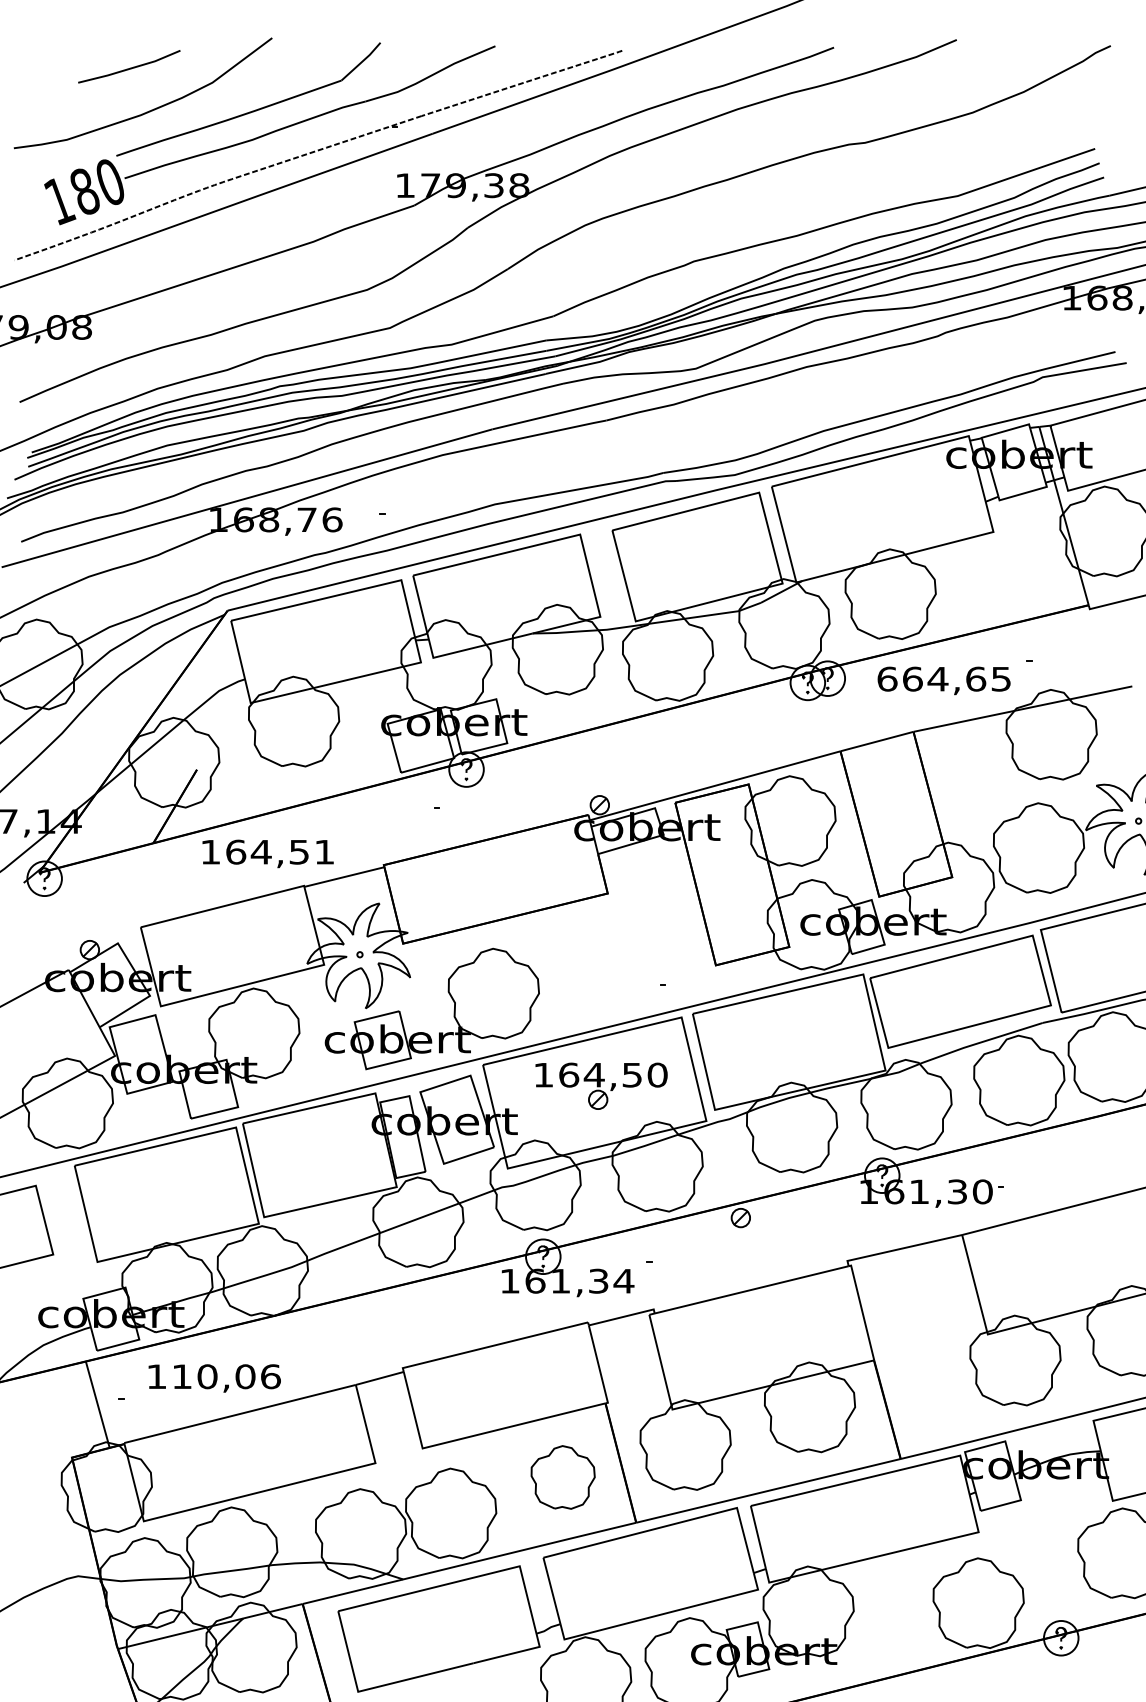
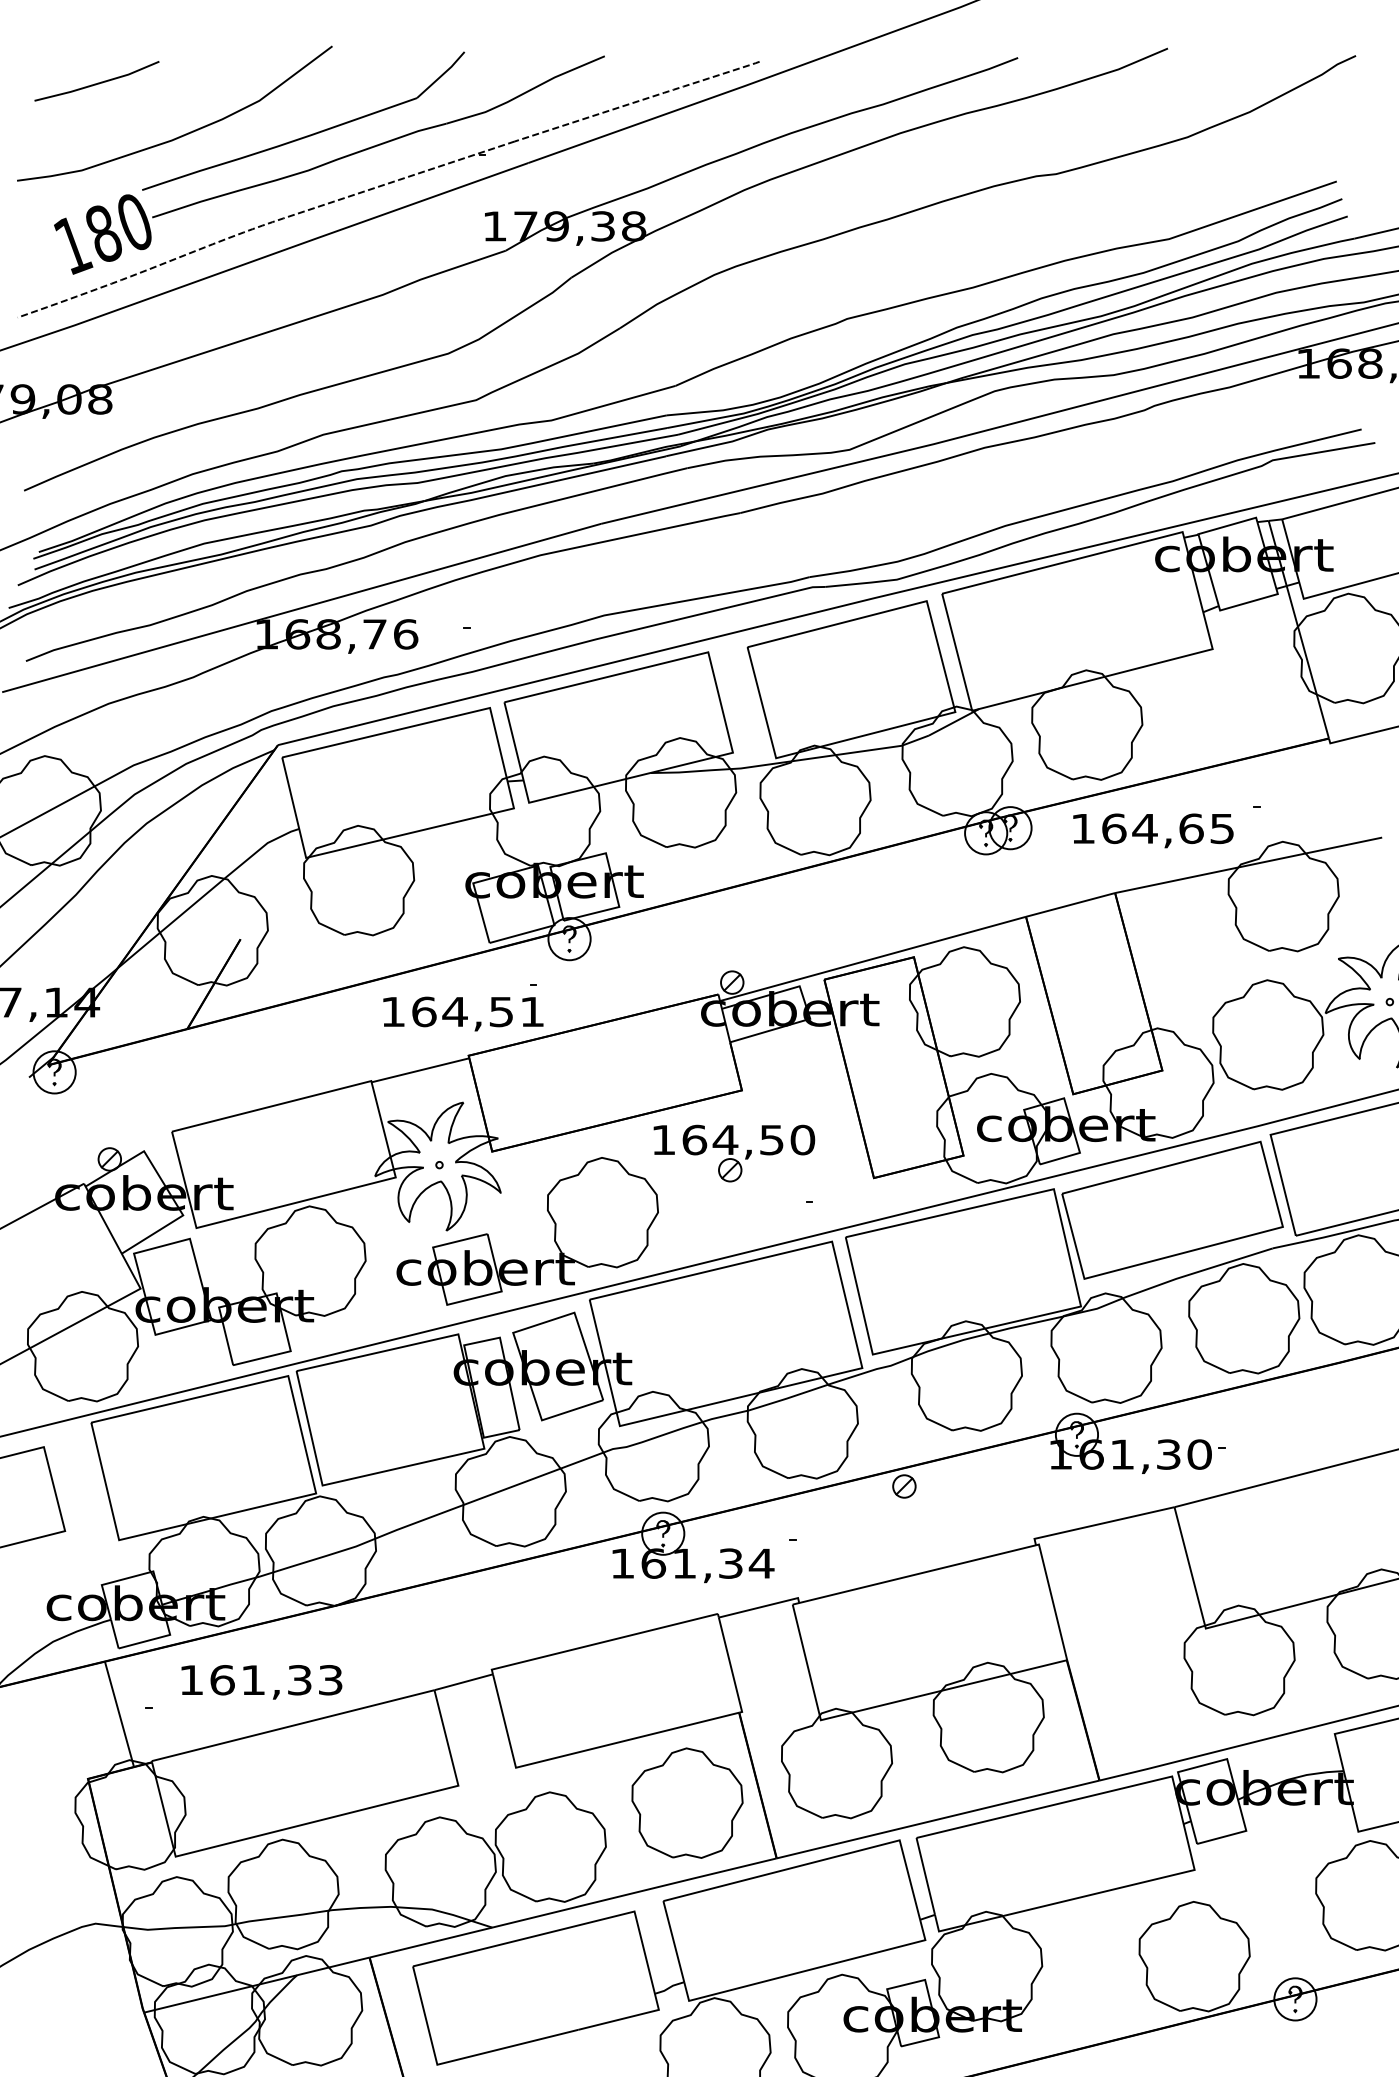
line: (129, 67) -> (97, 82), moved
text: (887, 678) -> (1083, 828), 664,65 -> 164,65
text: (268, 853) -> (463, 1013), moved
part: (601, 1086) -> (734, 1153), moved
text: (226, 1376) -> (276, 1680), 110,06 -> 161,33
part: (563, 1476) -> (687, 1802), size x1.43

